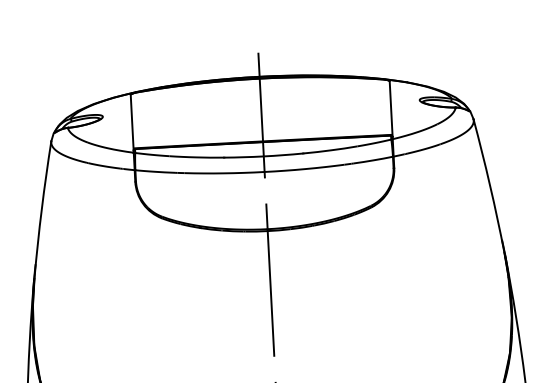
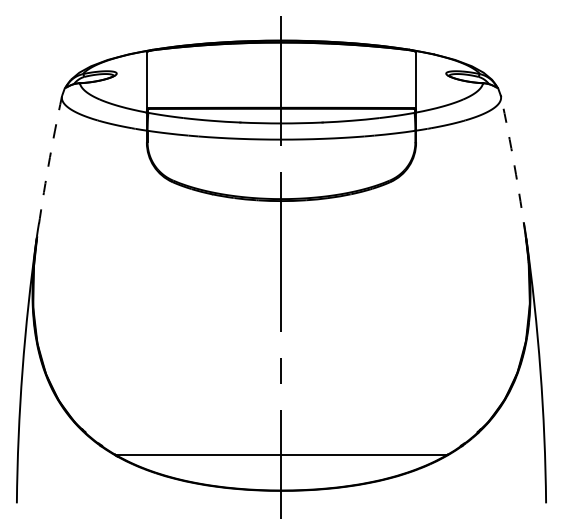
arc: (490, 186) -> (514, 166), solid -> dashed
arc: (41, 209) -> (48, 166), solid -> dashed

